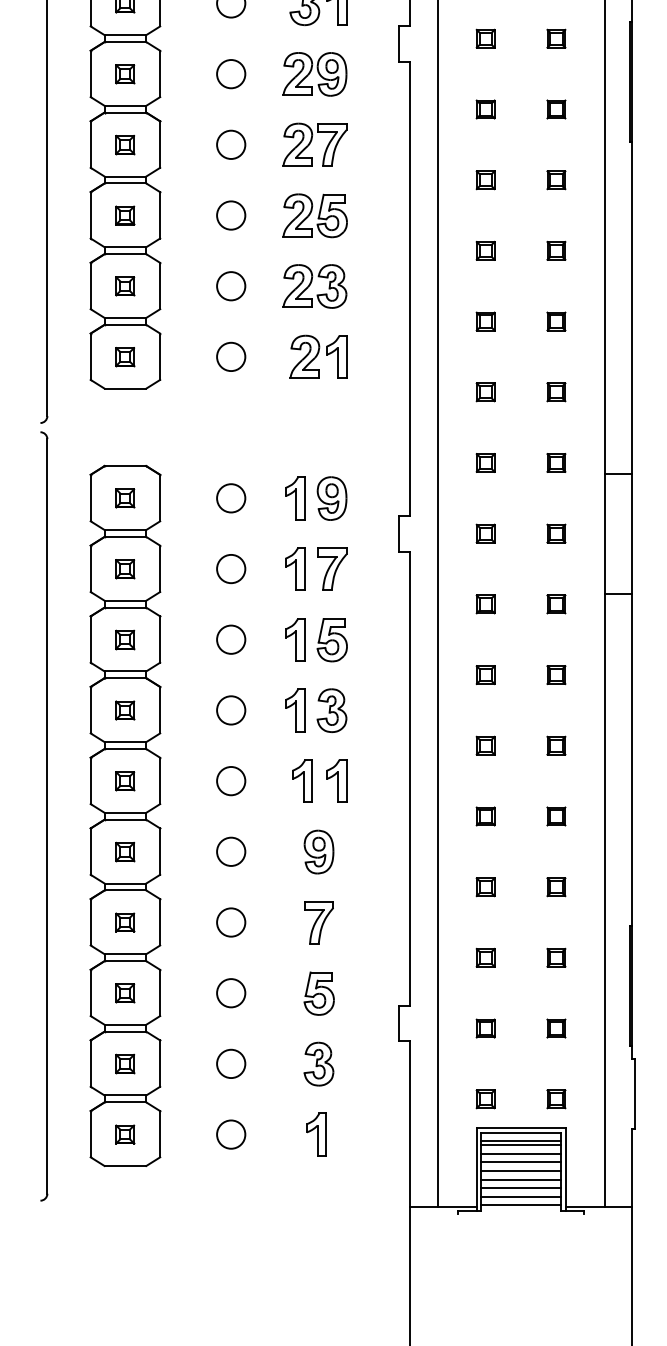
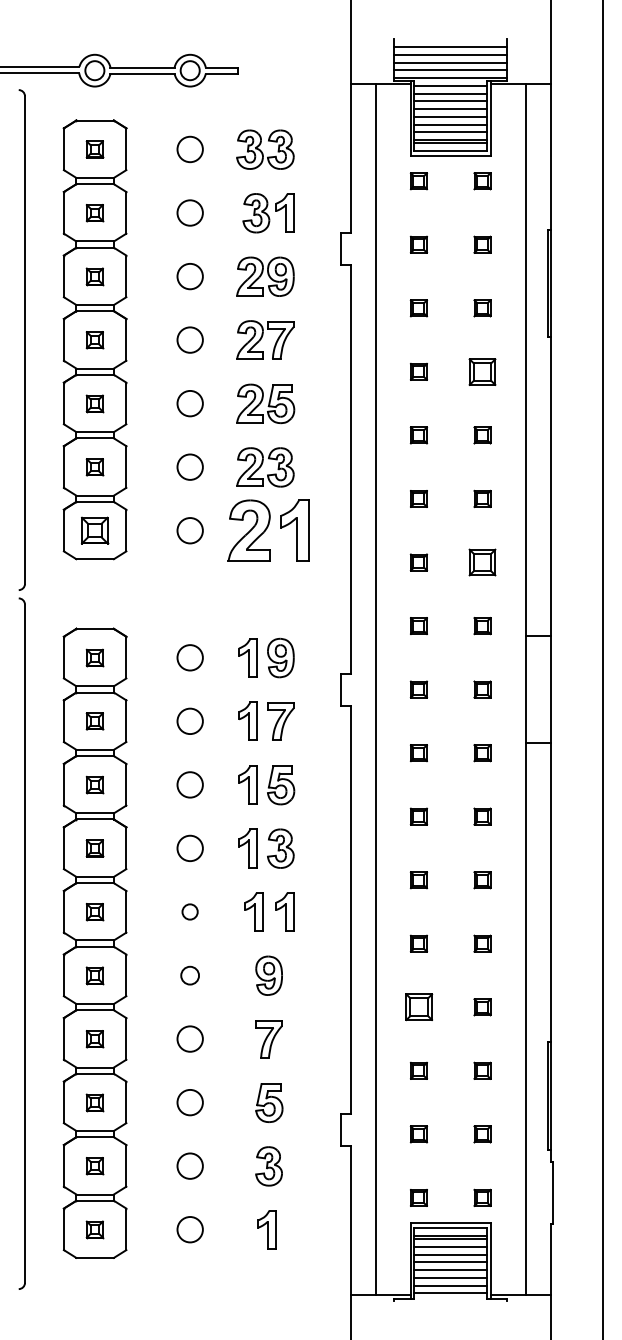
part: (556, 179) -> (482, 371), size x1.6
part: (124, 356) -> (94, 530), size x1.6
part: (318, 356) -> (268, 530), size x1.6
part: (556, 392) -> (482, 562), size x1.6
circle: (230, 780) -> (189, 911), size x0.6
circle: (230, 851) -> (189, 975), size x0.7
part: (485, 887) -> (418, 1007), size x1.6

